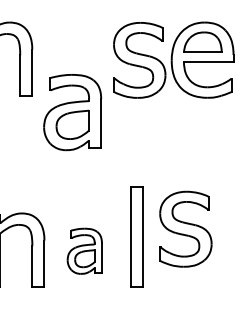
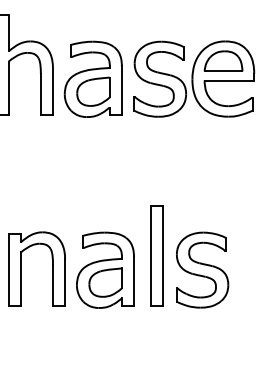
part: (71, 111) -> (92, 78), moved
part: (185, 228) -> (202, 269), moved
part: (84, 250) -> (105, 269), size x1.67

